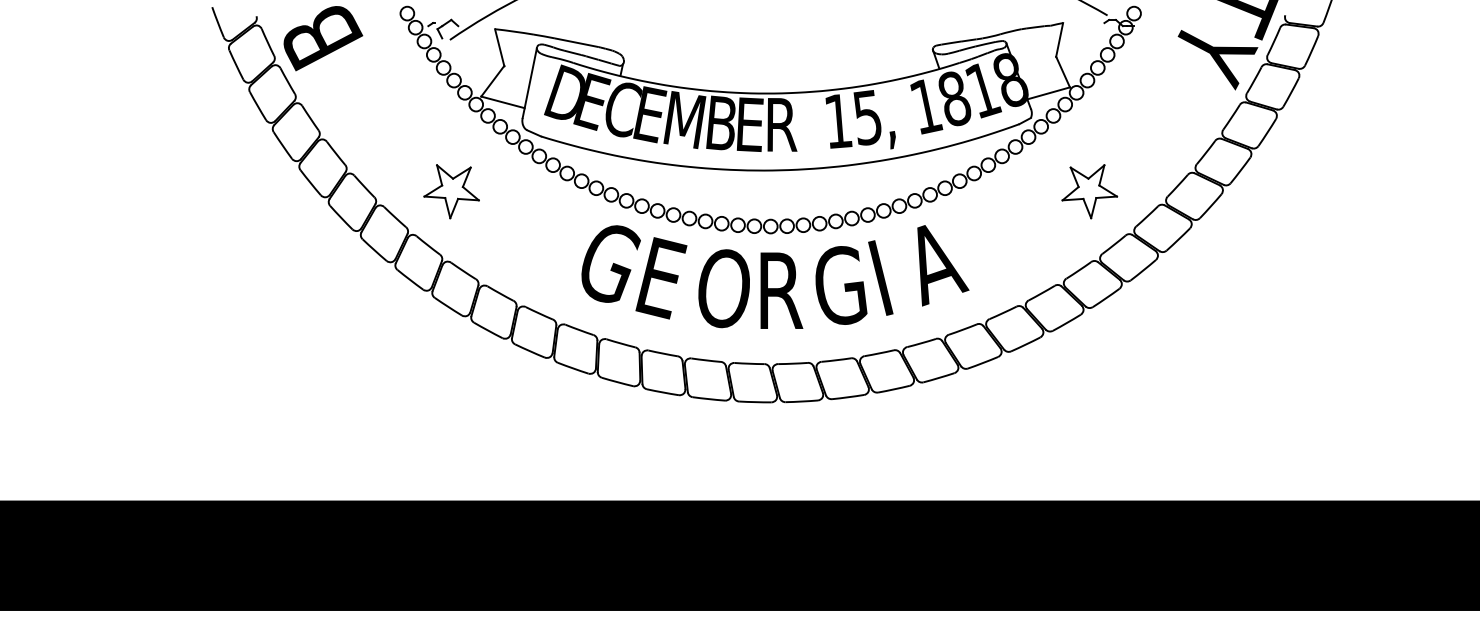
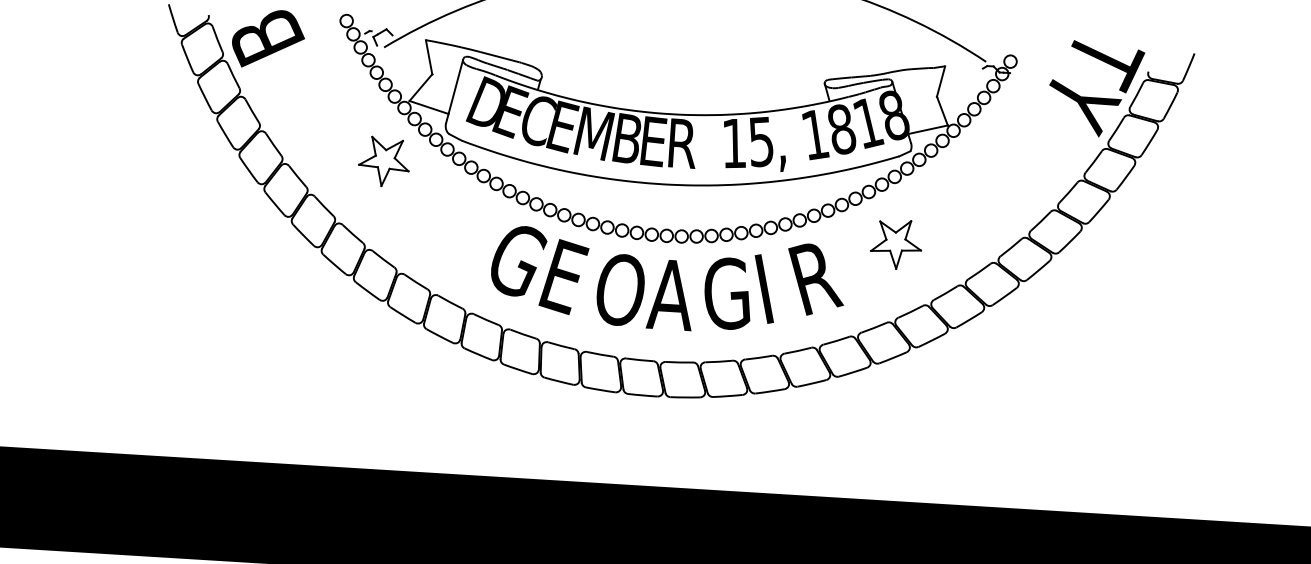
part: (451, 191) -> (384, 161), moved
part: (1089, 191) -> (896, 244), moved
text: (936, 265) -> (815, 280), A -> R
text: (778, 290) -> (670, 294), R -> A

